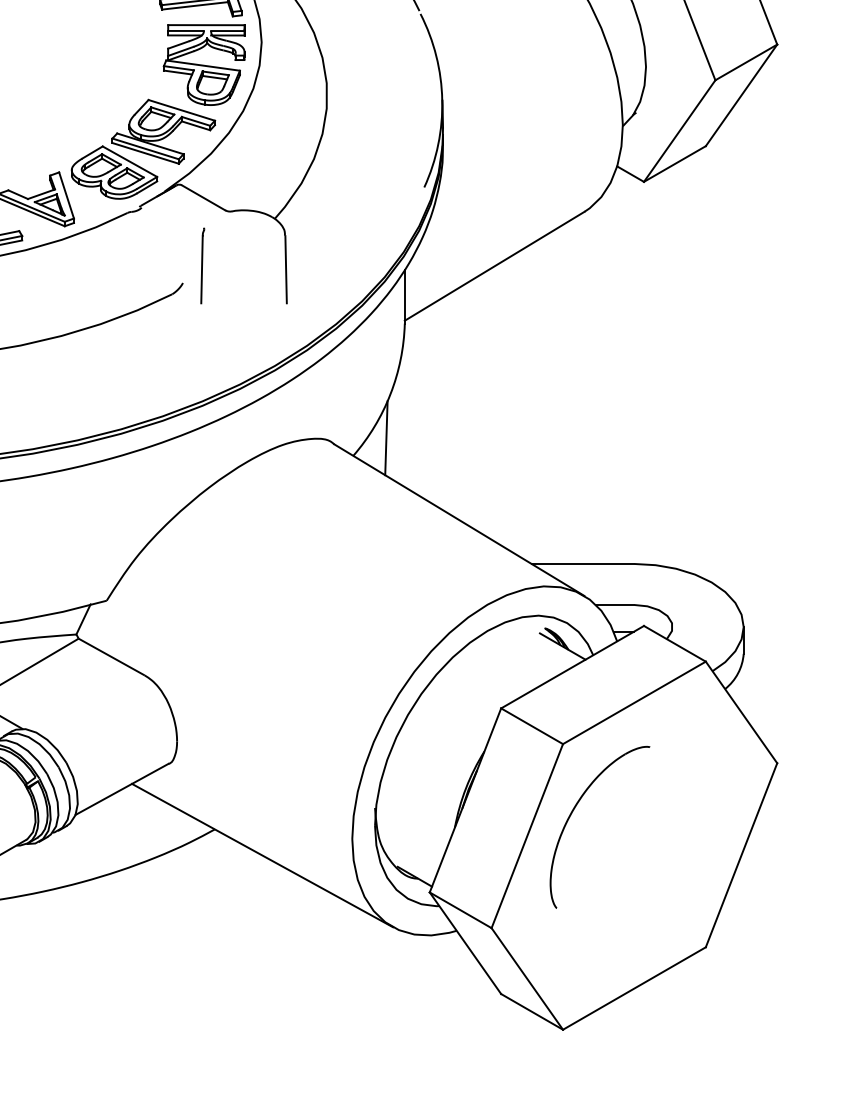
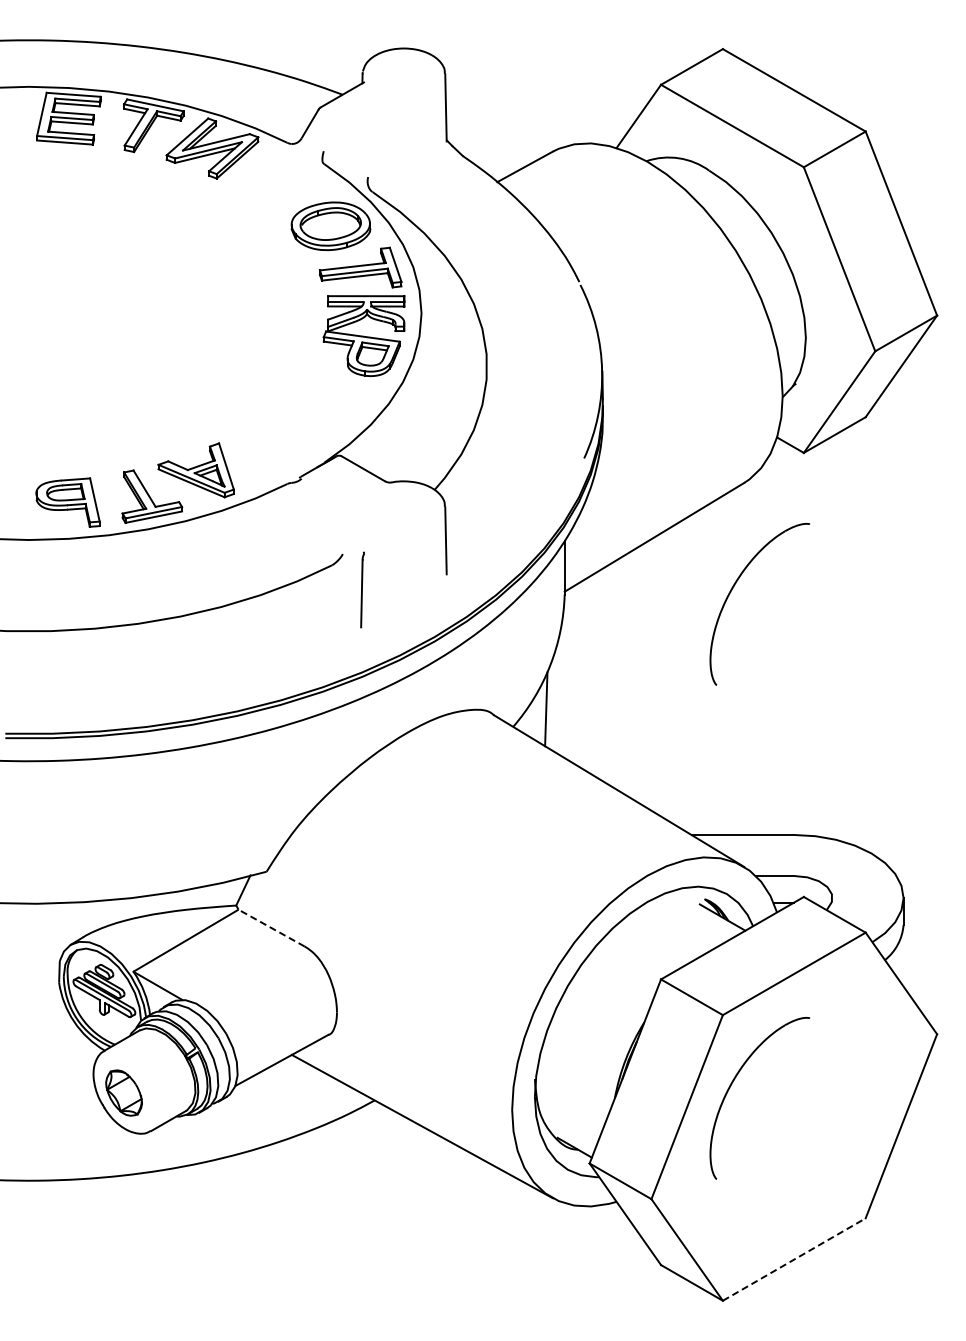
part: (142, 148) -> (302, 419), removed
line: (202, 265) -> (362, 589), moved
part: (572, 319) -> (732, 590), added
line: (111, 656) -> (271, 927), solid -> dashed
line: (634, 988) -> (794, 1259), solid -> dashed

